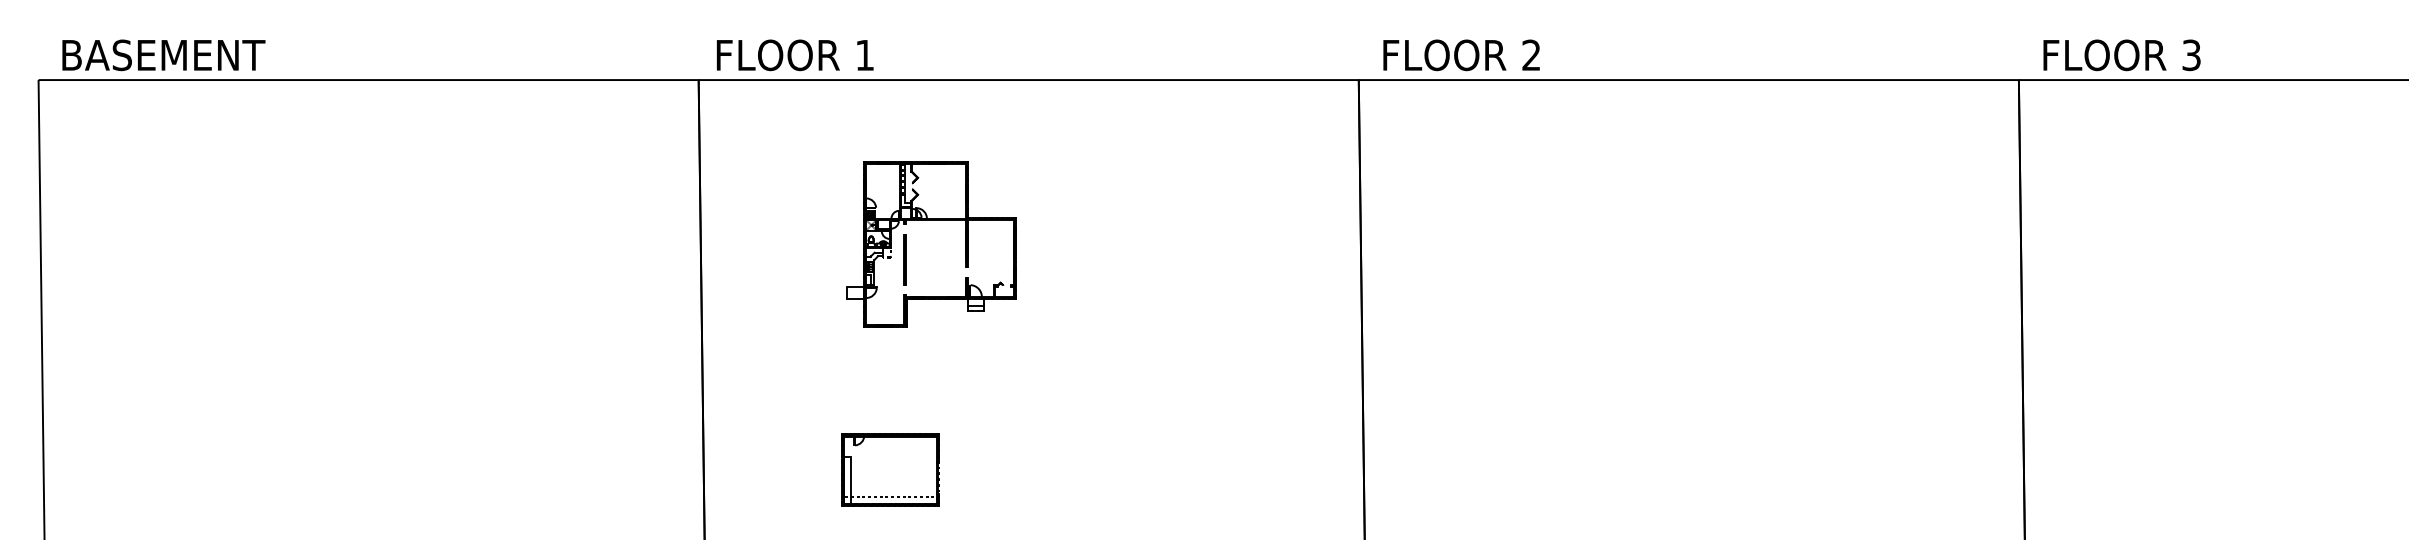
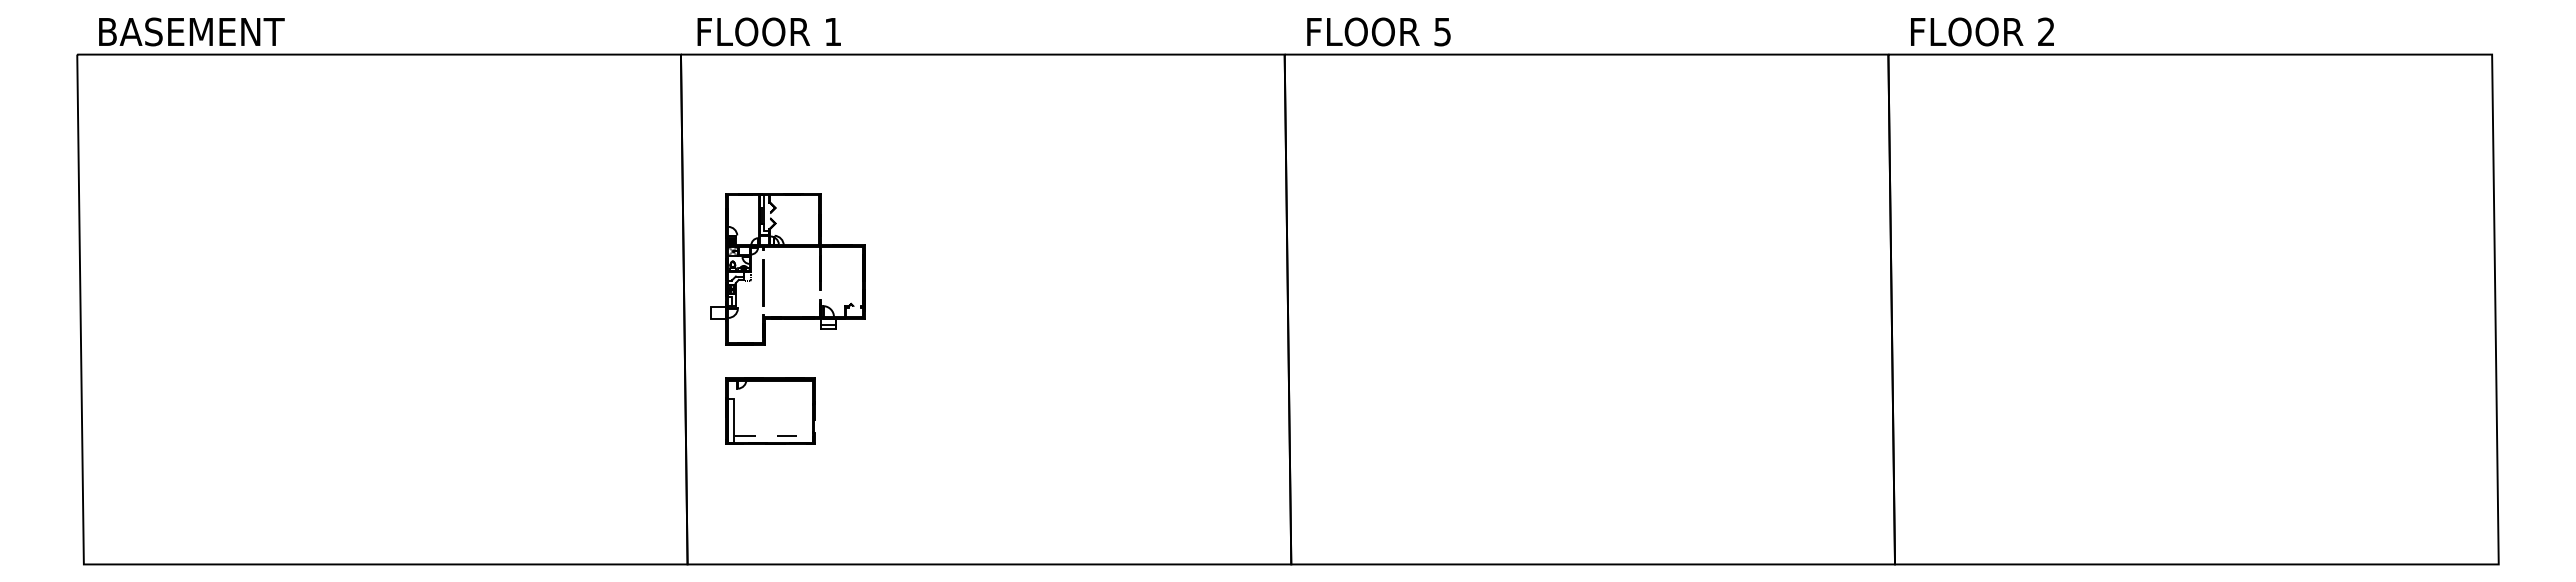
text: (1531, 54) -> (1442, 31), 2 -> 5
text: (2191, 54) -> (2046, 31), 3 -> 2
part: (931, 245) -> (787, 269), moved
part: (890, 469) -> (770, 410), moved

